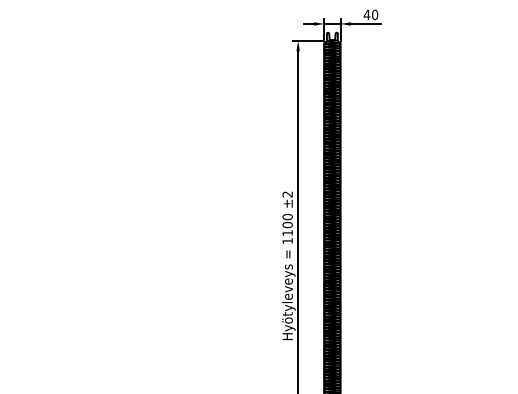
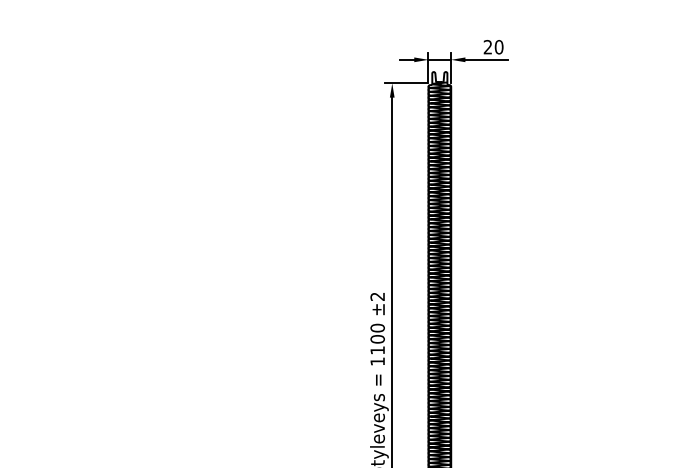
text: (366, 14) -> (487, 46), 40 -> 20

